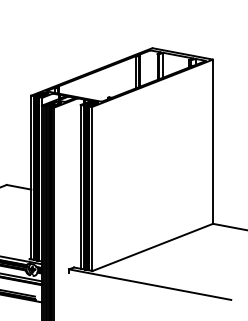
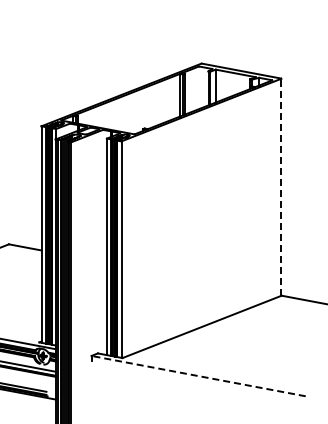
line: (212, 141) -> (281, 187), solid -> dashed
line: (150, 284) -> (198, 376), solid -> dashed

